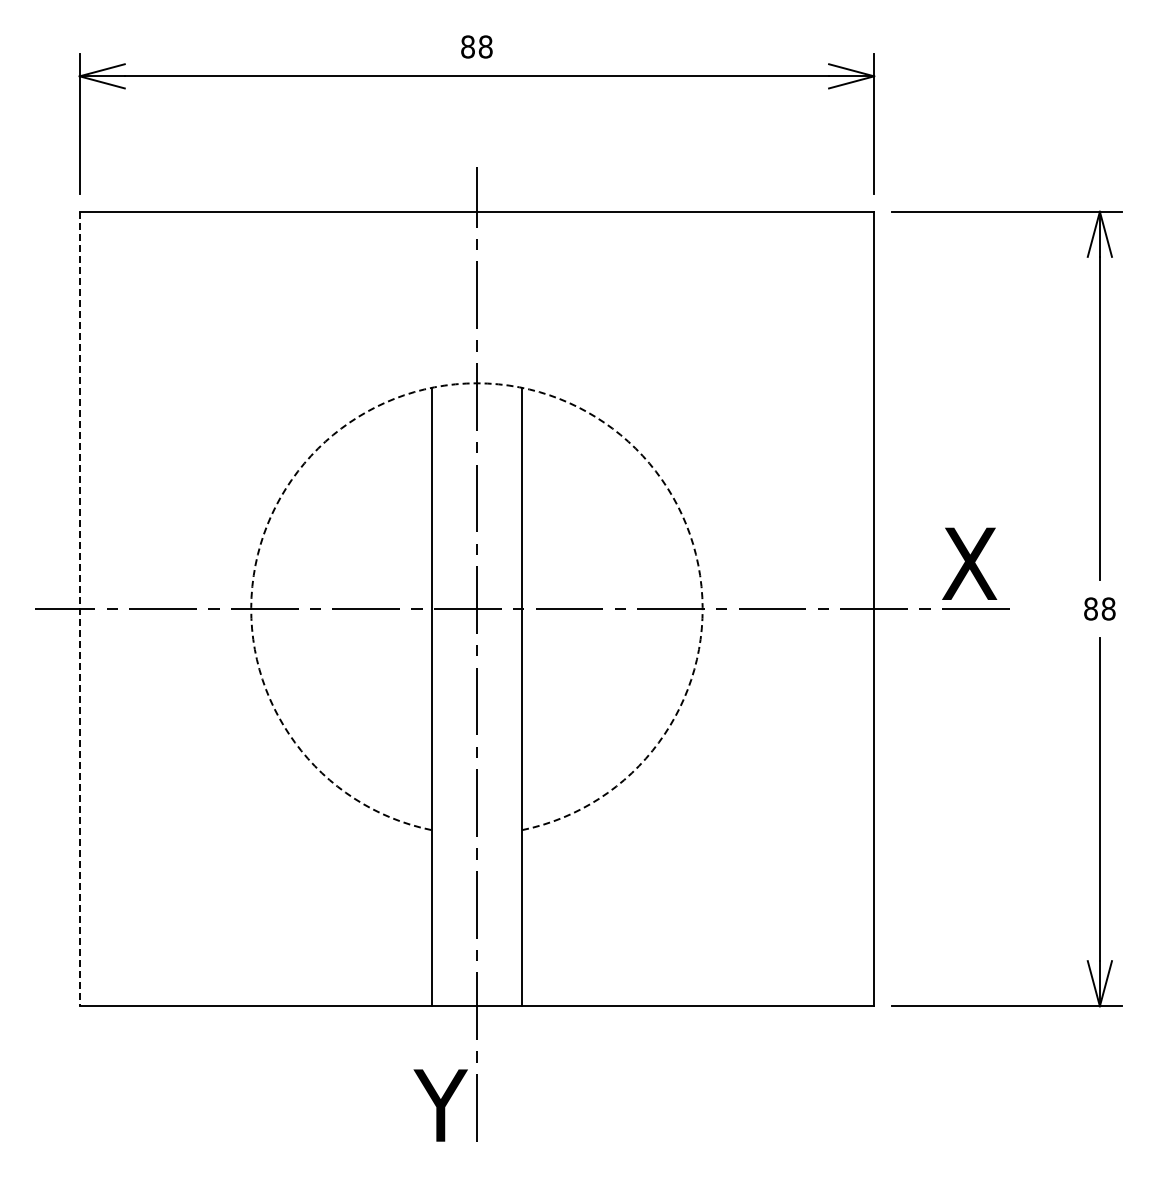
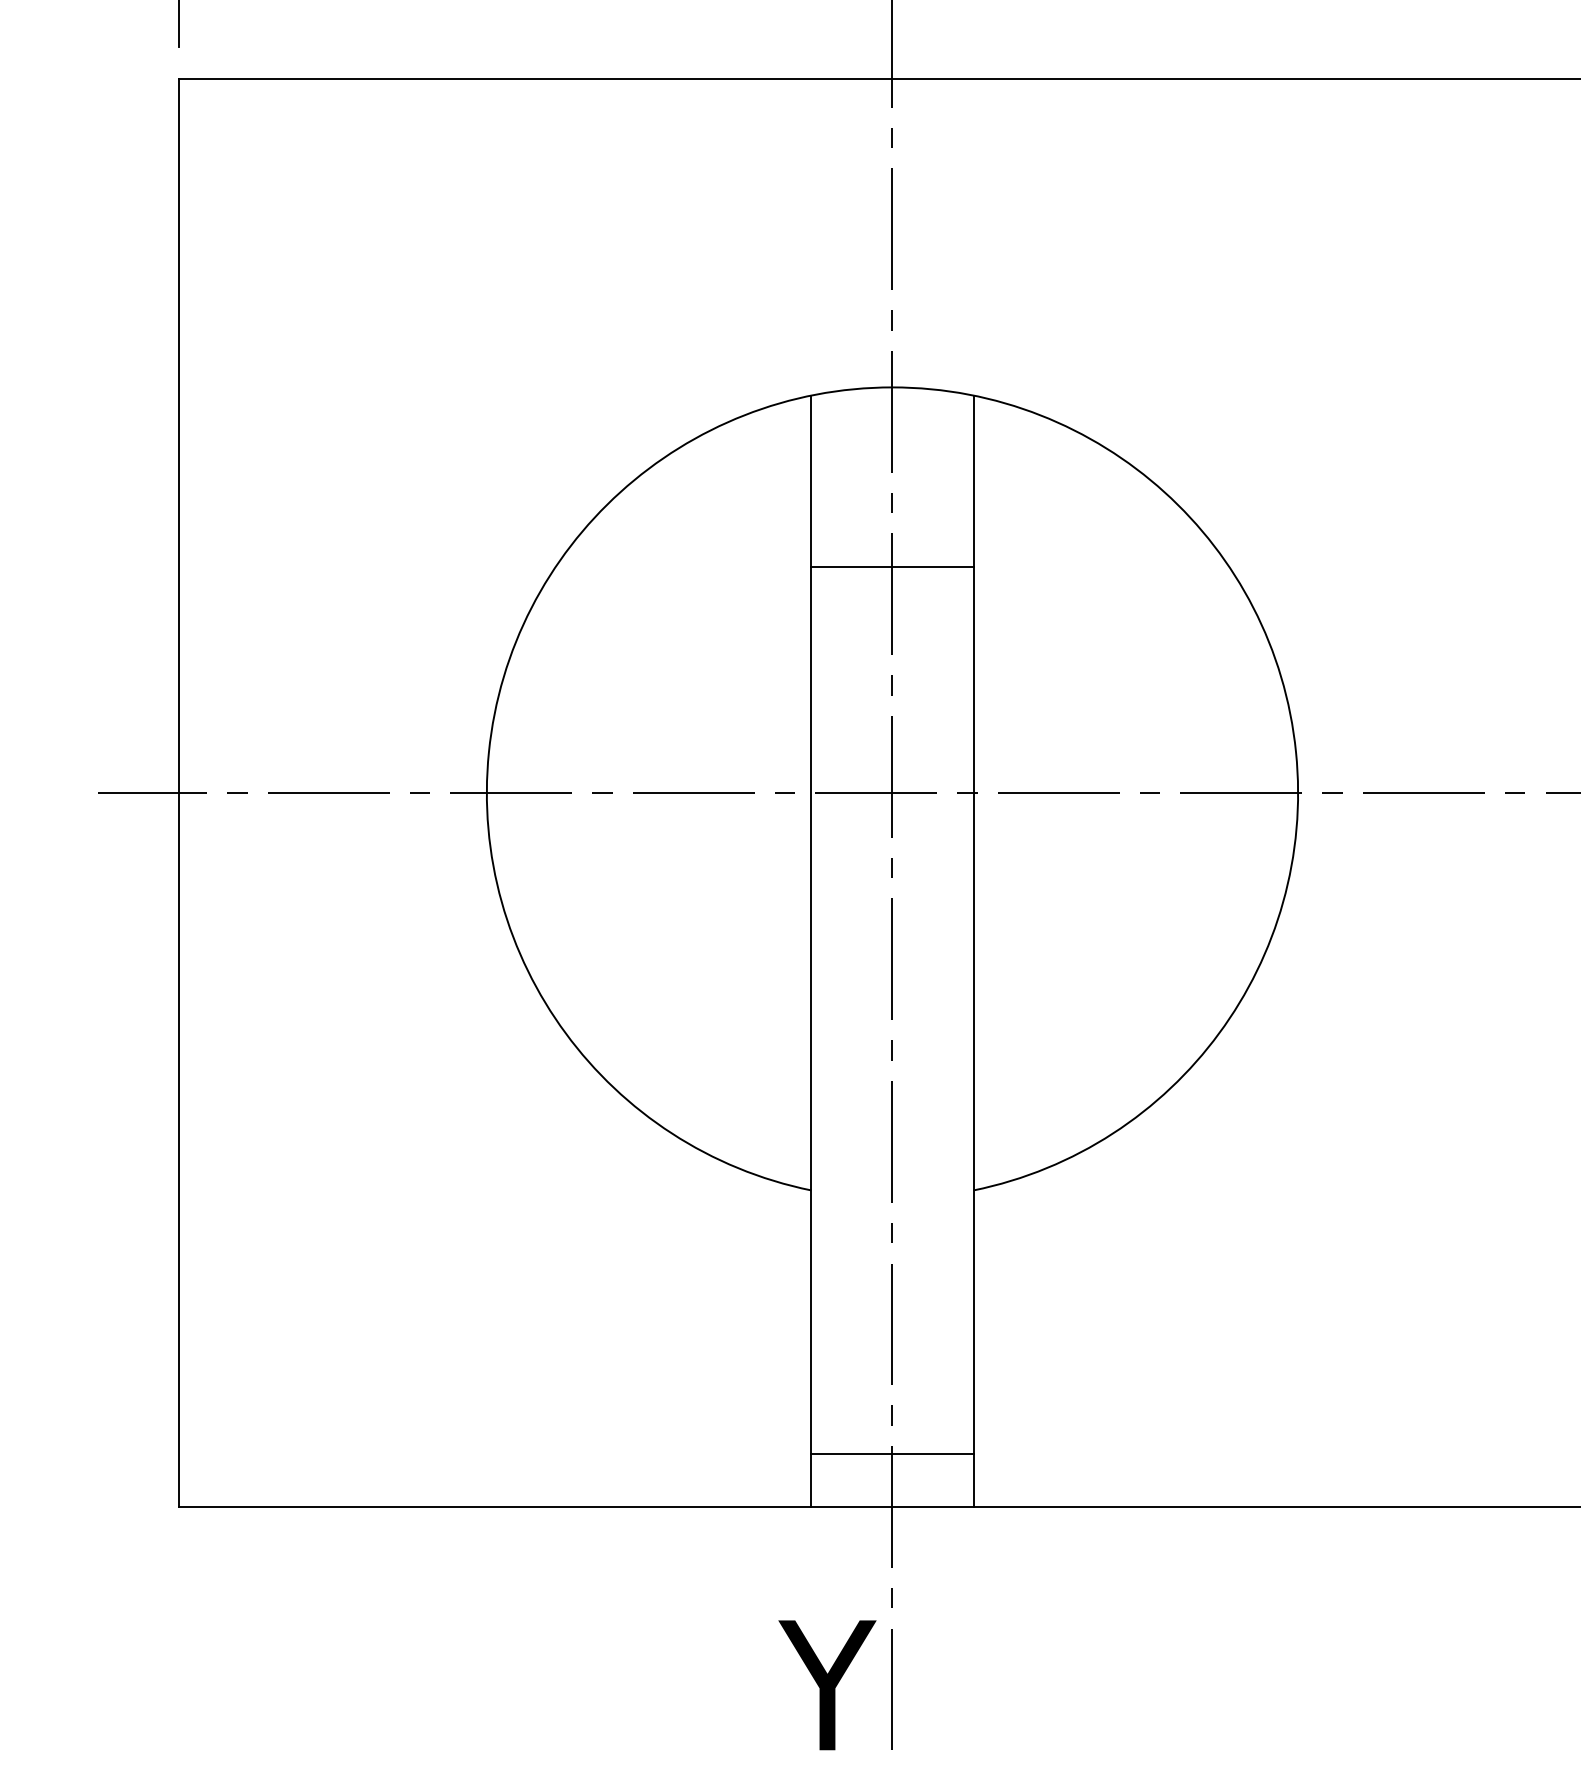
arc: (476, 383) -> (891, 387), dashed -> solid
line: (476, 483) -> (891, 567), added
line: (79, 609) -> (178, 793), dashed -> solid
line: (476, 976) -> (891, 1453), added

